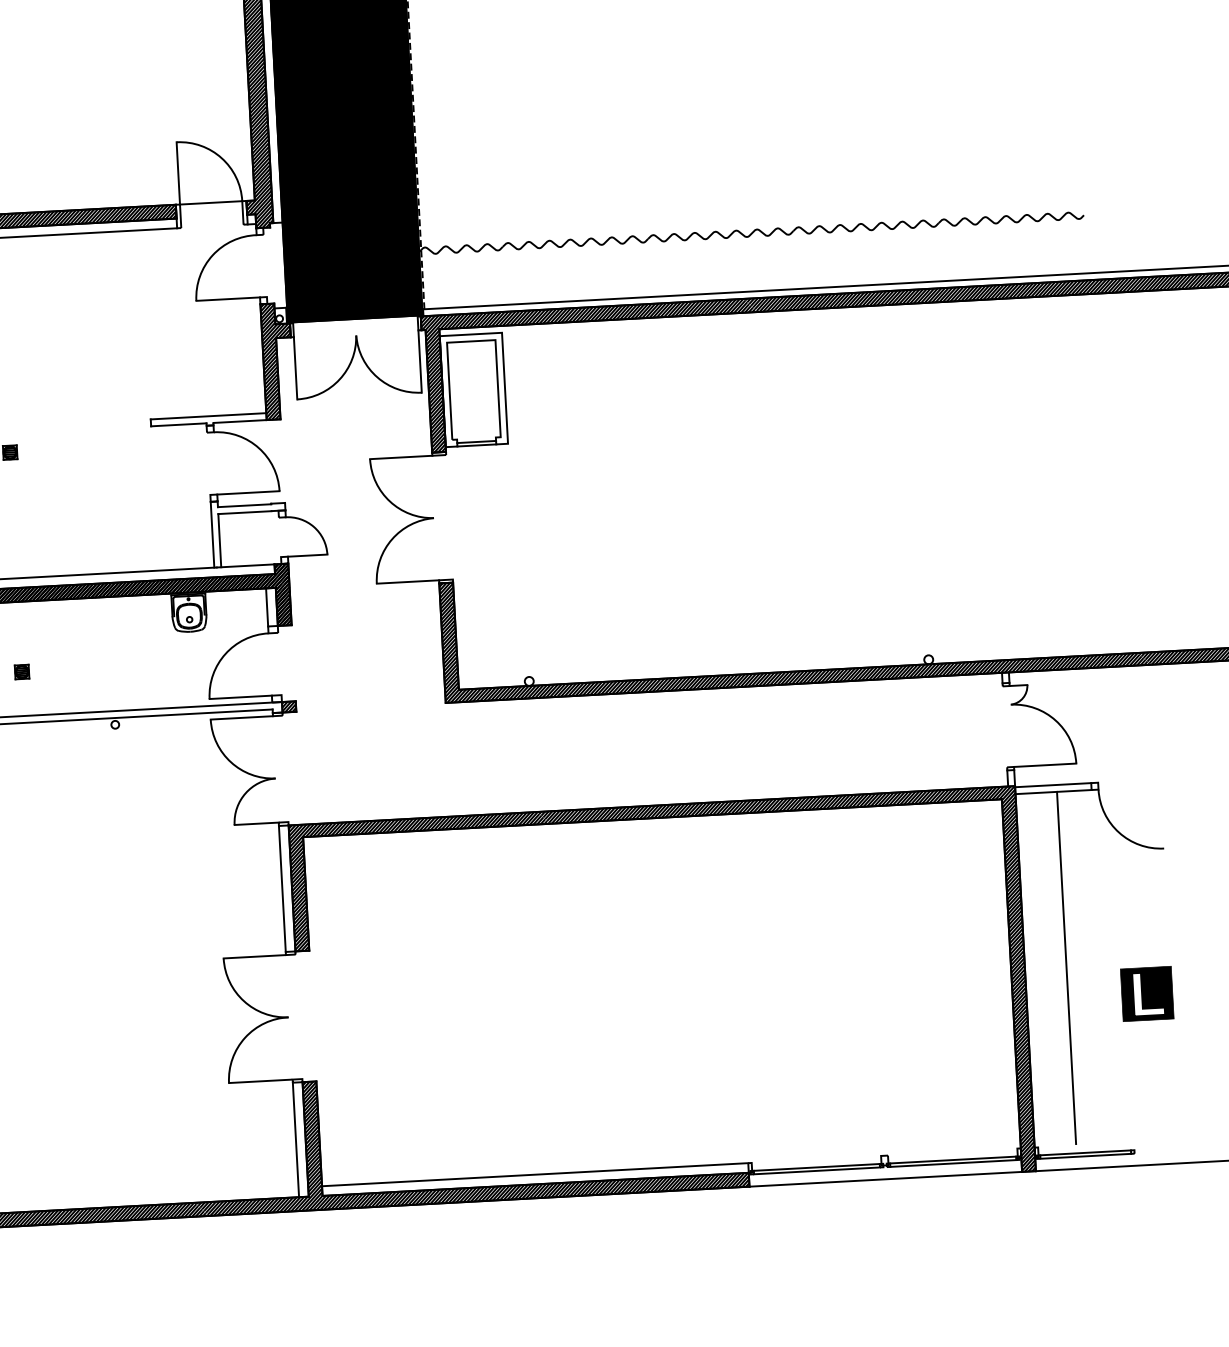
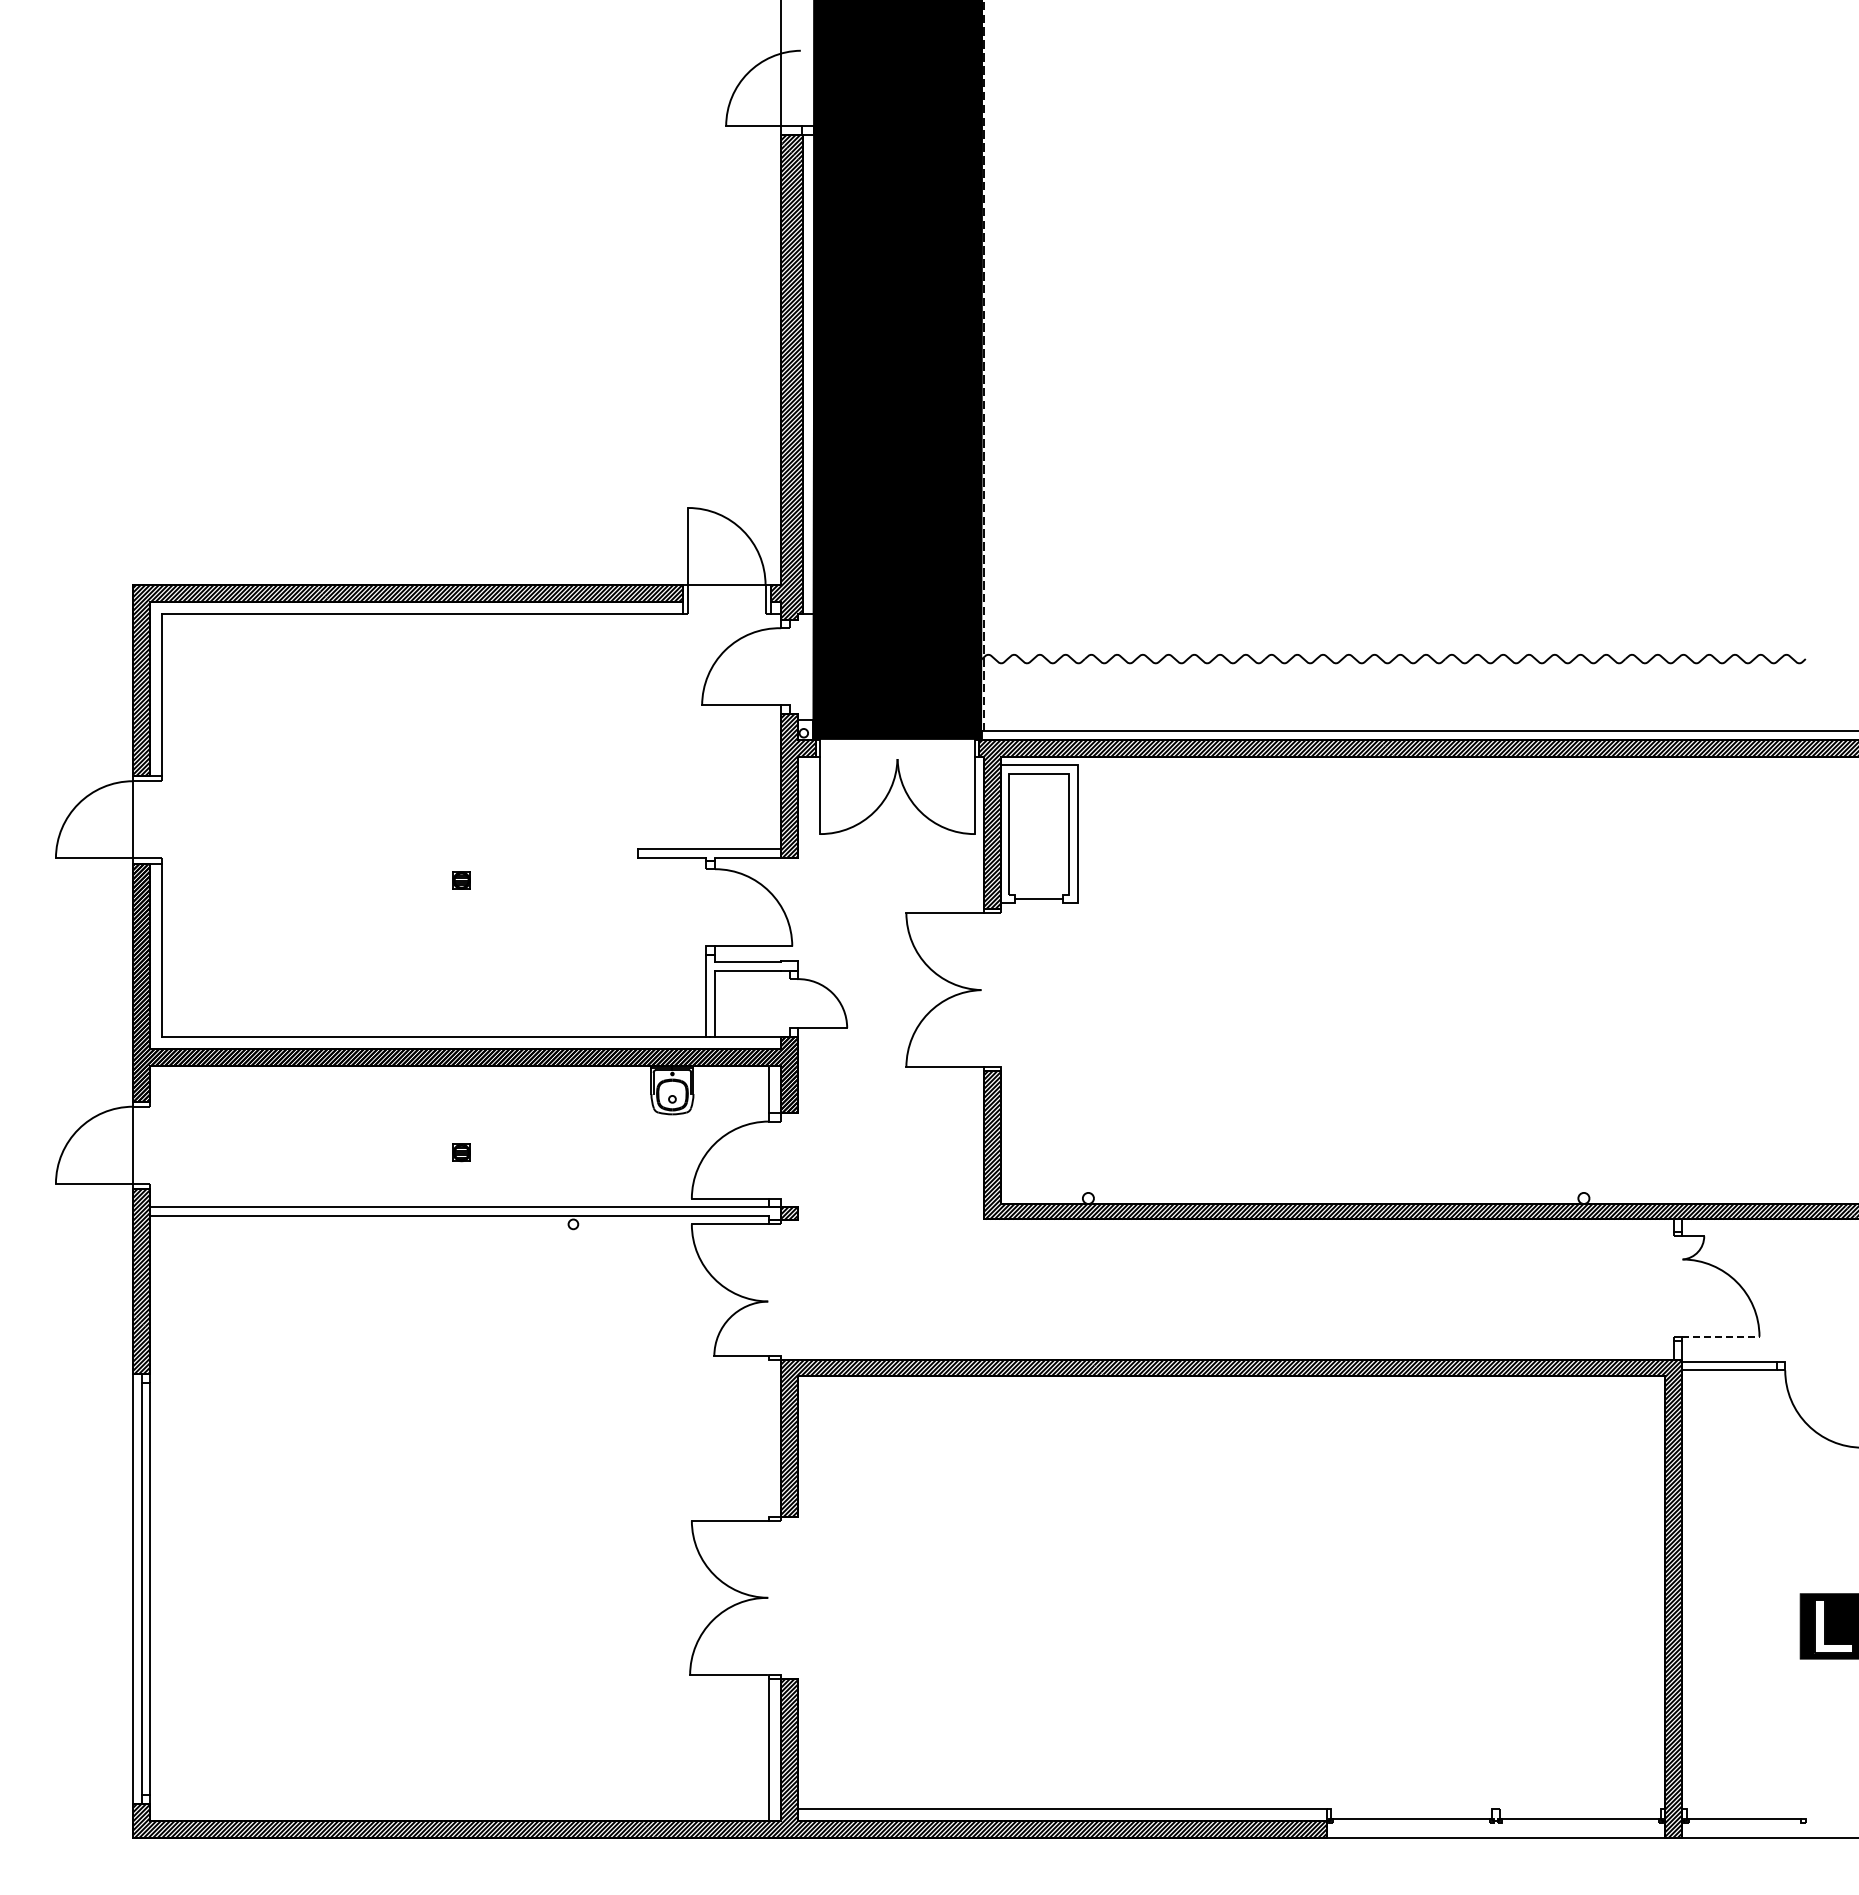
line: (476, 445) -> (1039, 903), removed
line: (1044, 765) -> (1720, 1336), solid -> dashed
line: (282, 888) -> (769, 1438), removed
line: (1066, 967) -> (1733, 1588), removed
line: (1085, 1156) -> (1744, 1823), removed
line: (953, 1163) -> (1580, 1823), removed
line: (817, 1171) -> (1411, 1823), removed

